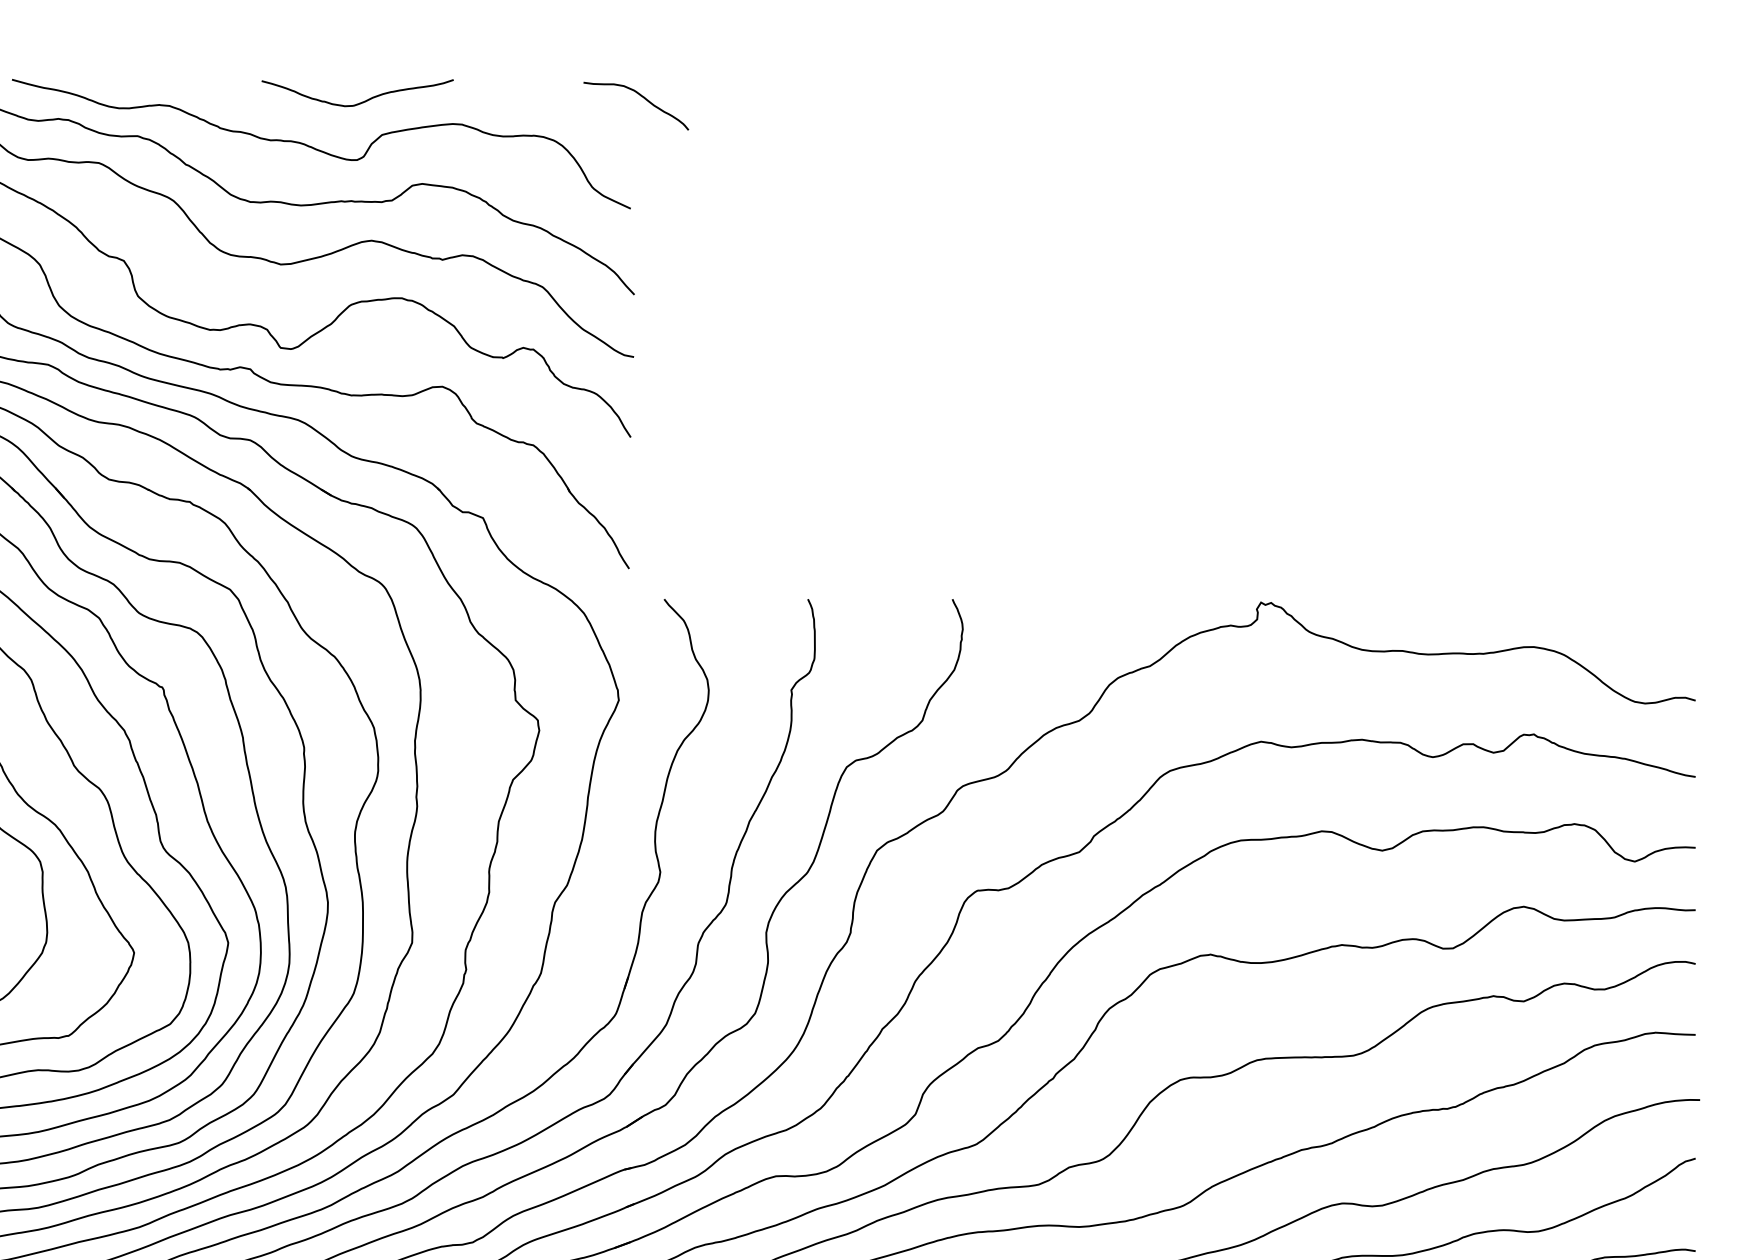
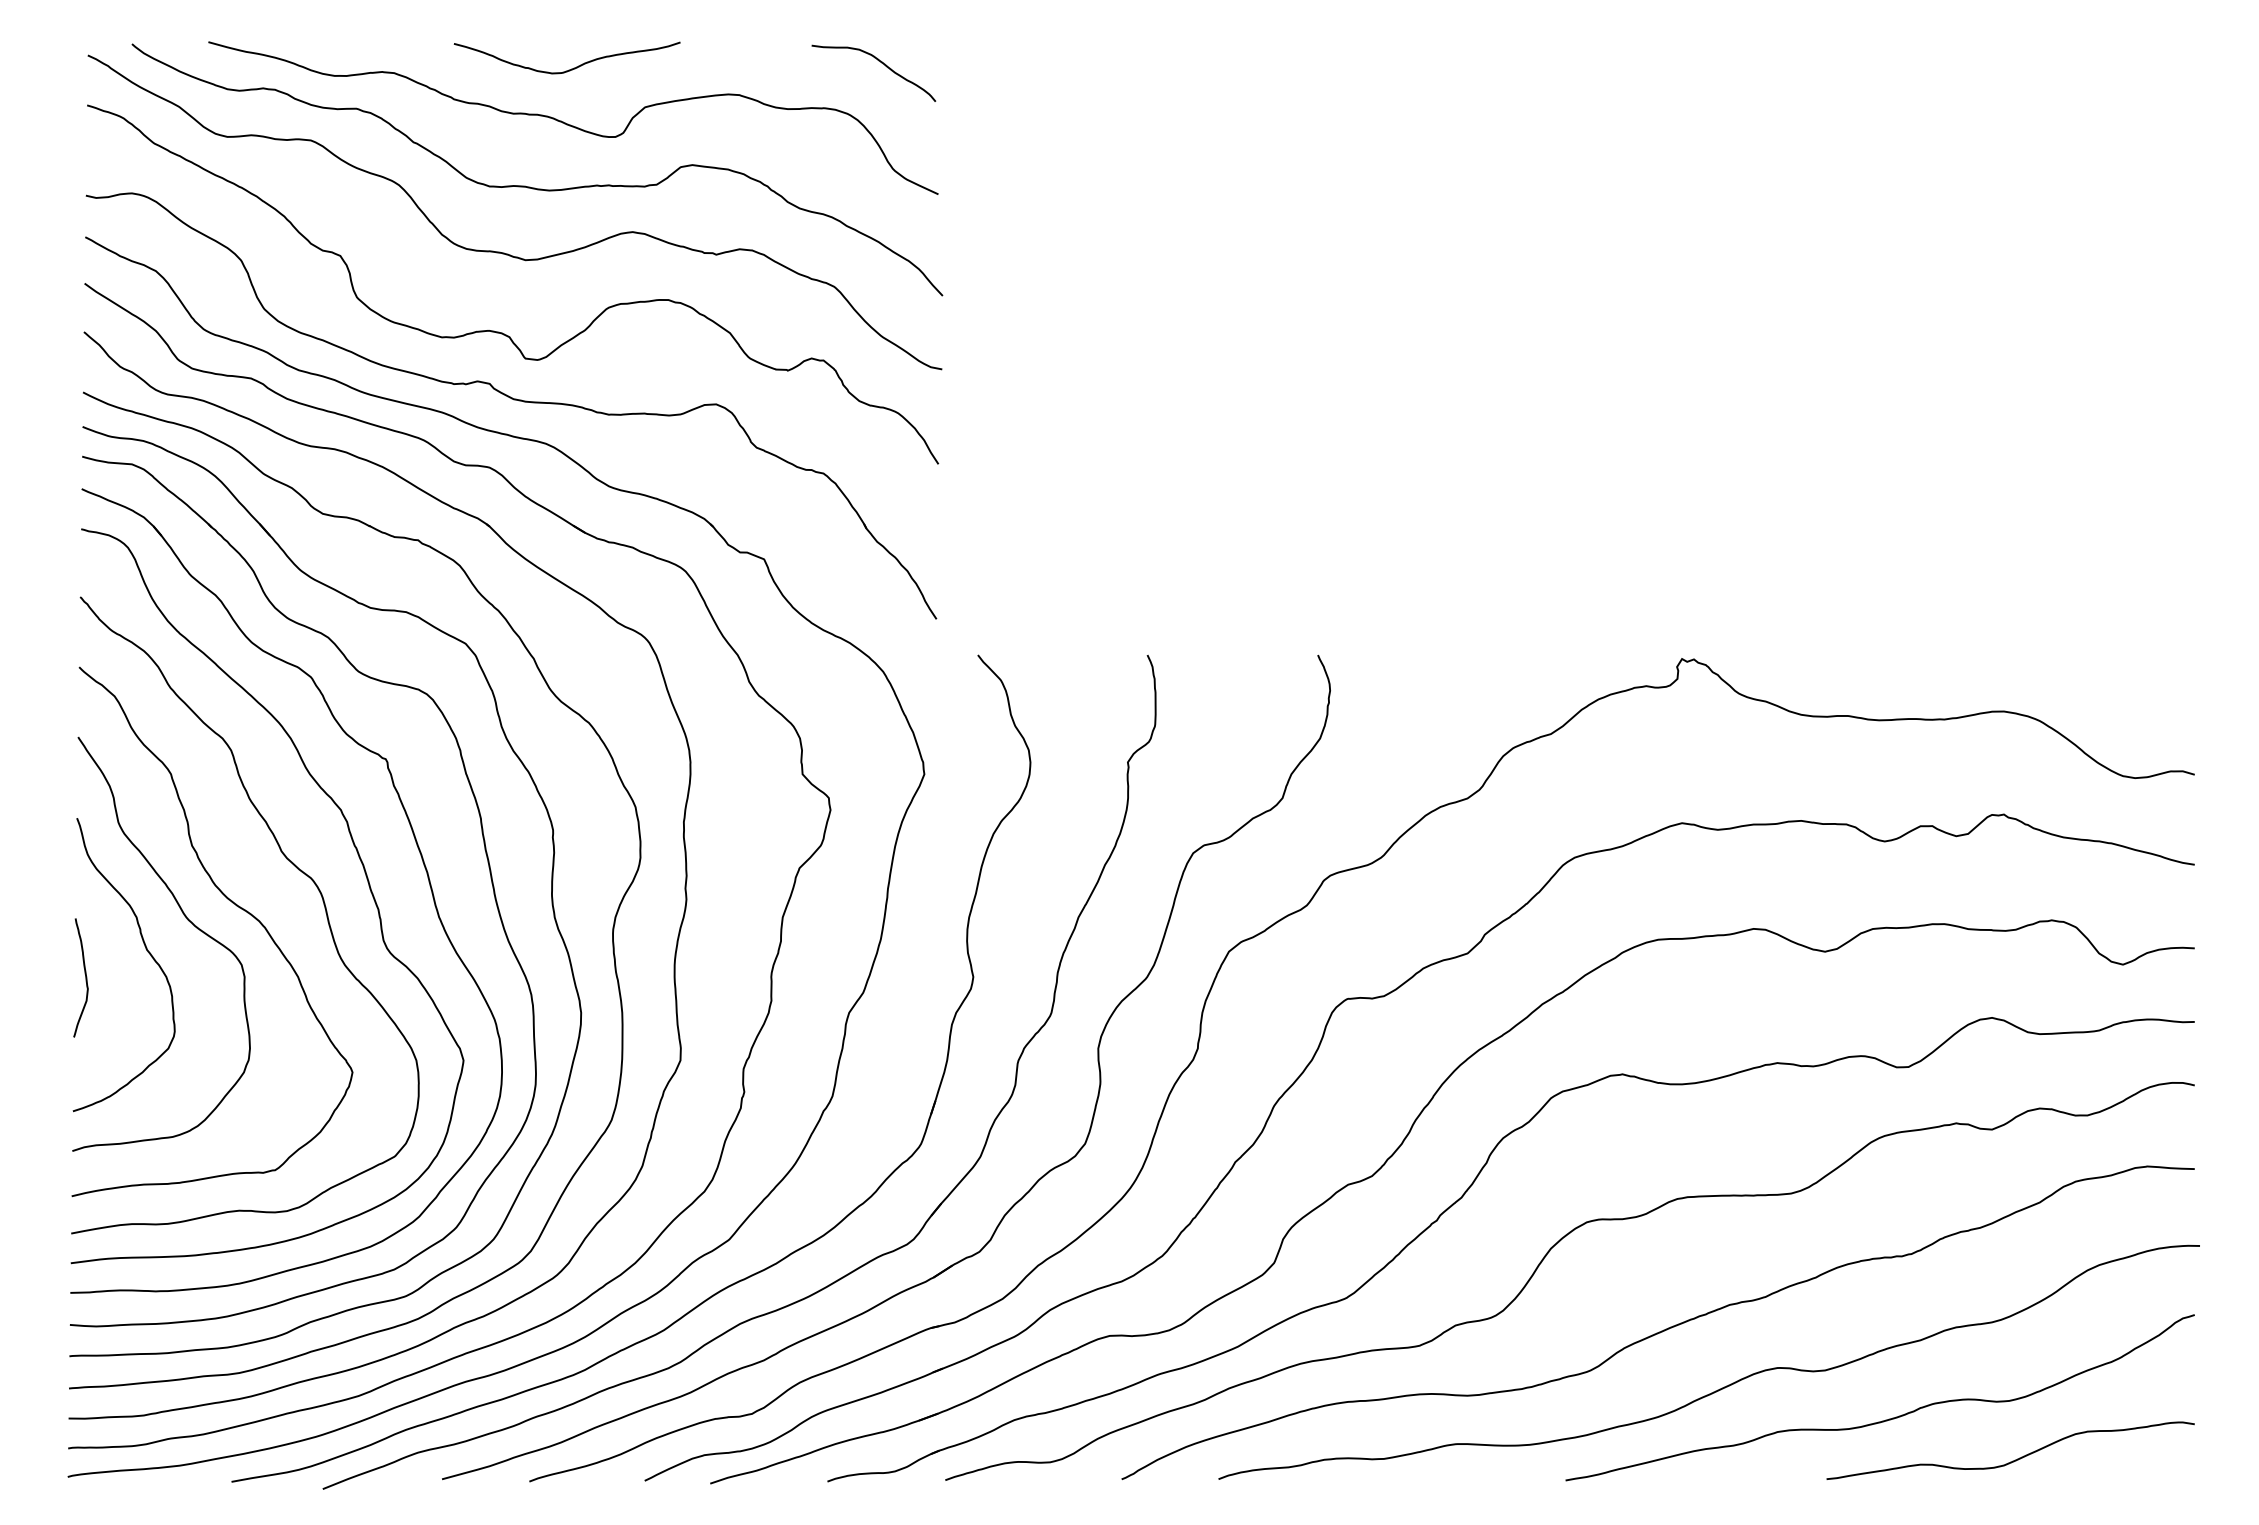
curve: (642, 97) -> (881, 63), moved
curve: (361, 102) -> (571, 68), moved

